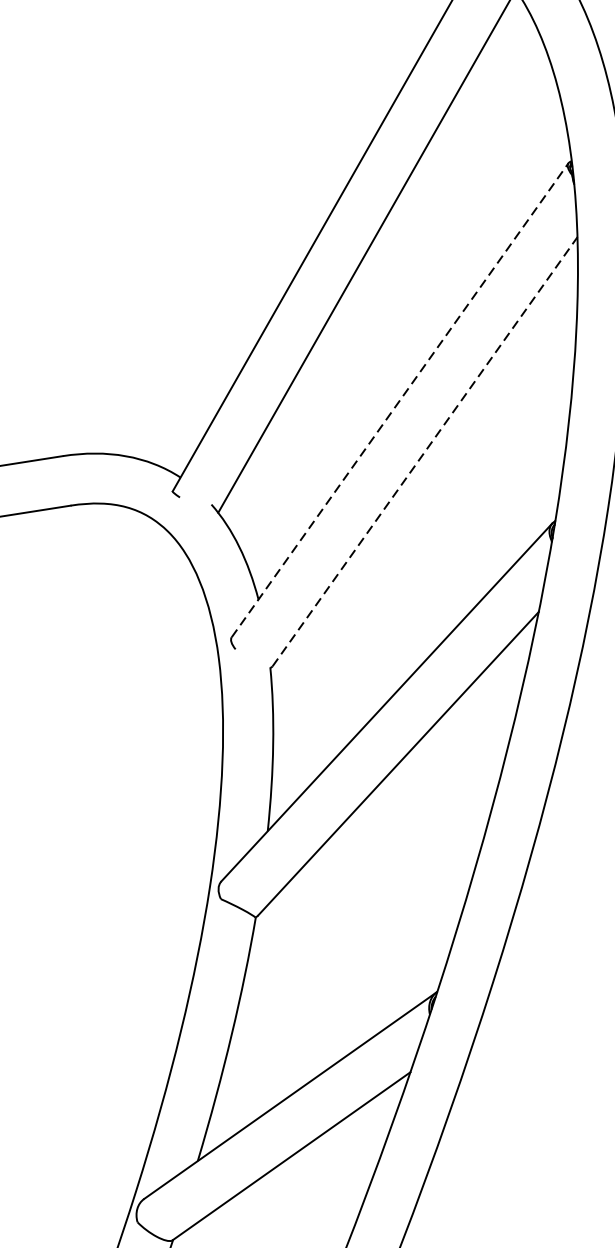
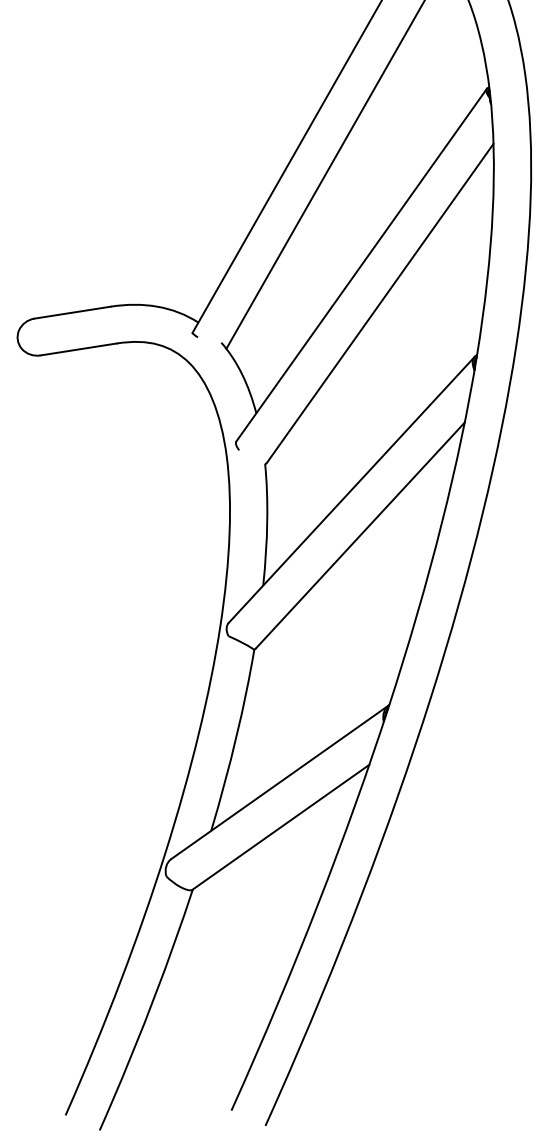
line: (399, 399) -> (361, 264), dashed -> solid
line: (425, 451) -> (380, 303), dashed -> solid

